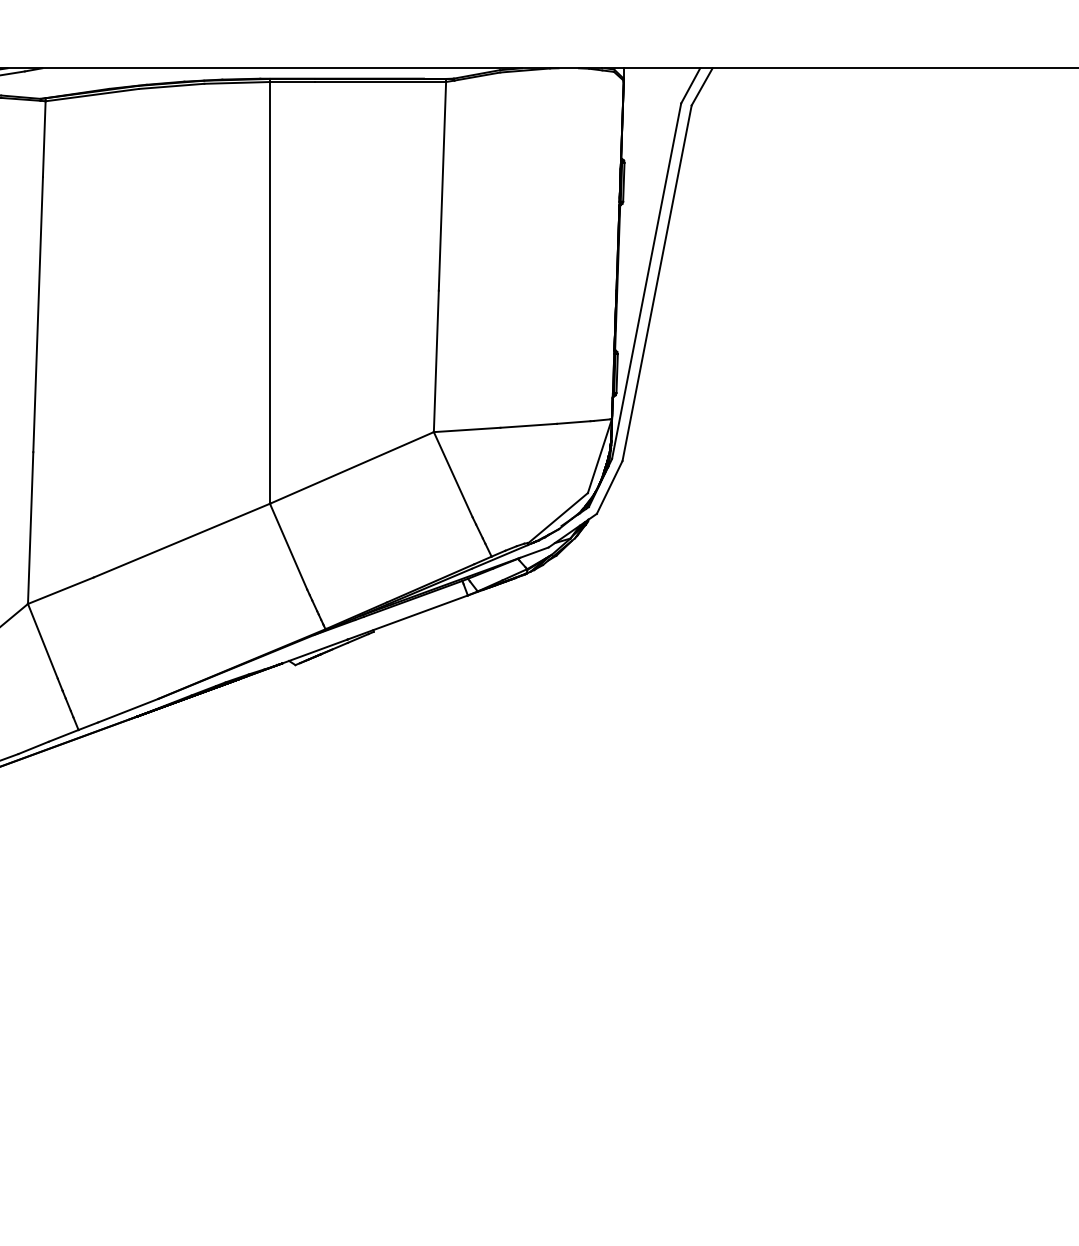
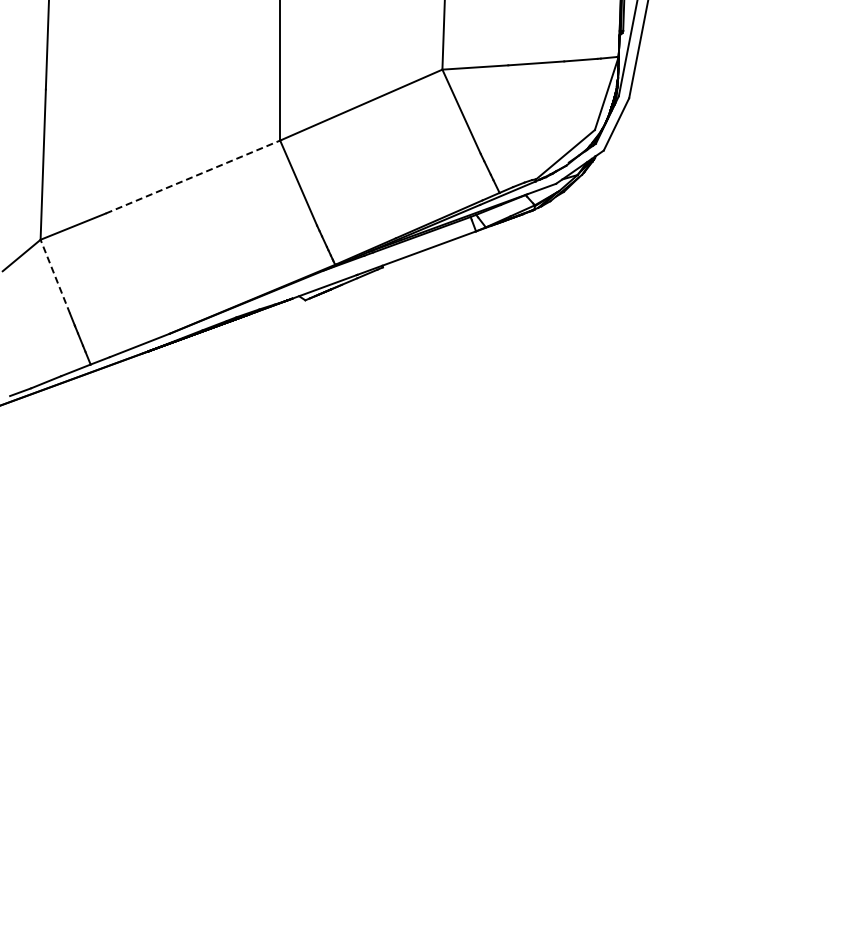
line: (182, 540) -> (193, 176), solid -> dashed
line: (42, 640) -> (54, 275), solid -> dashed

